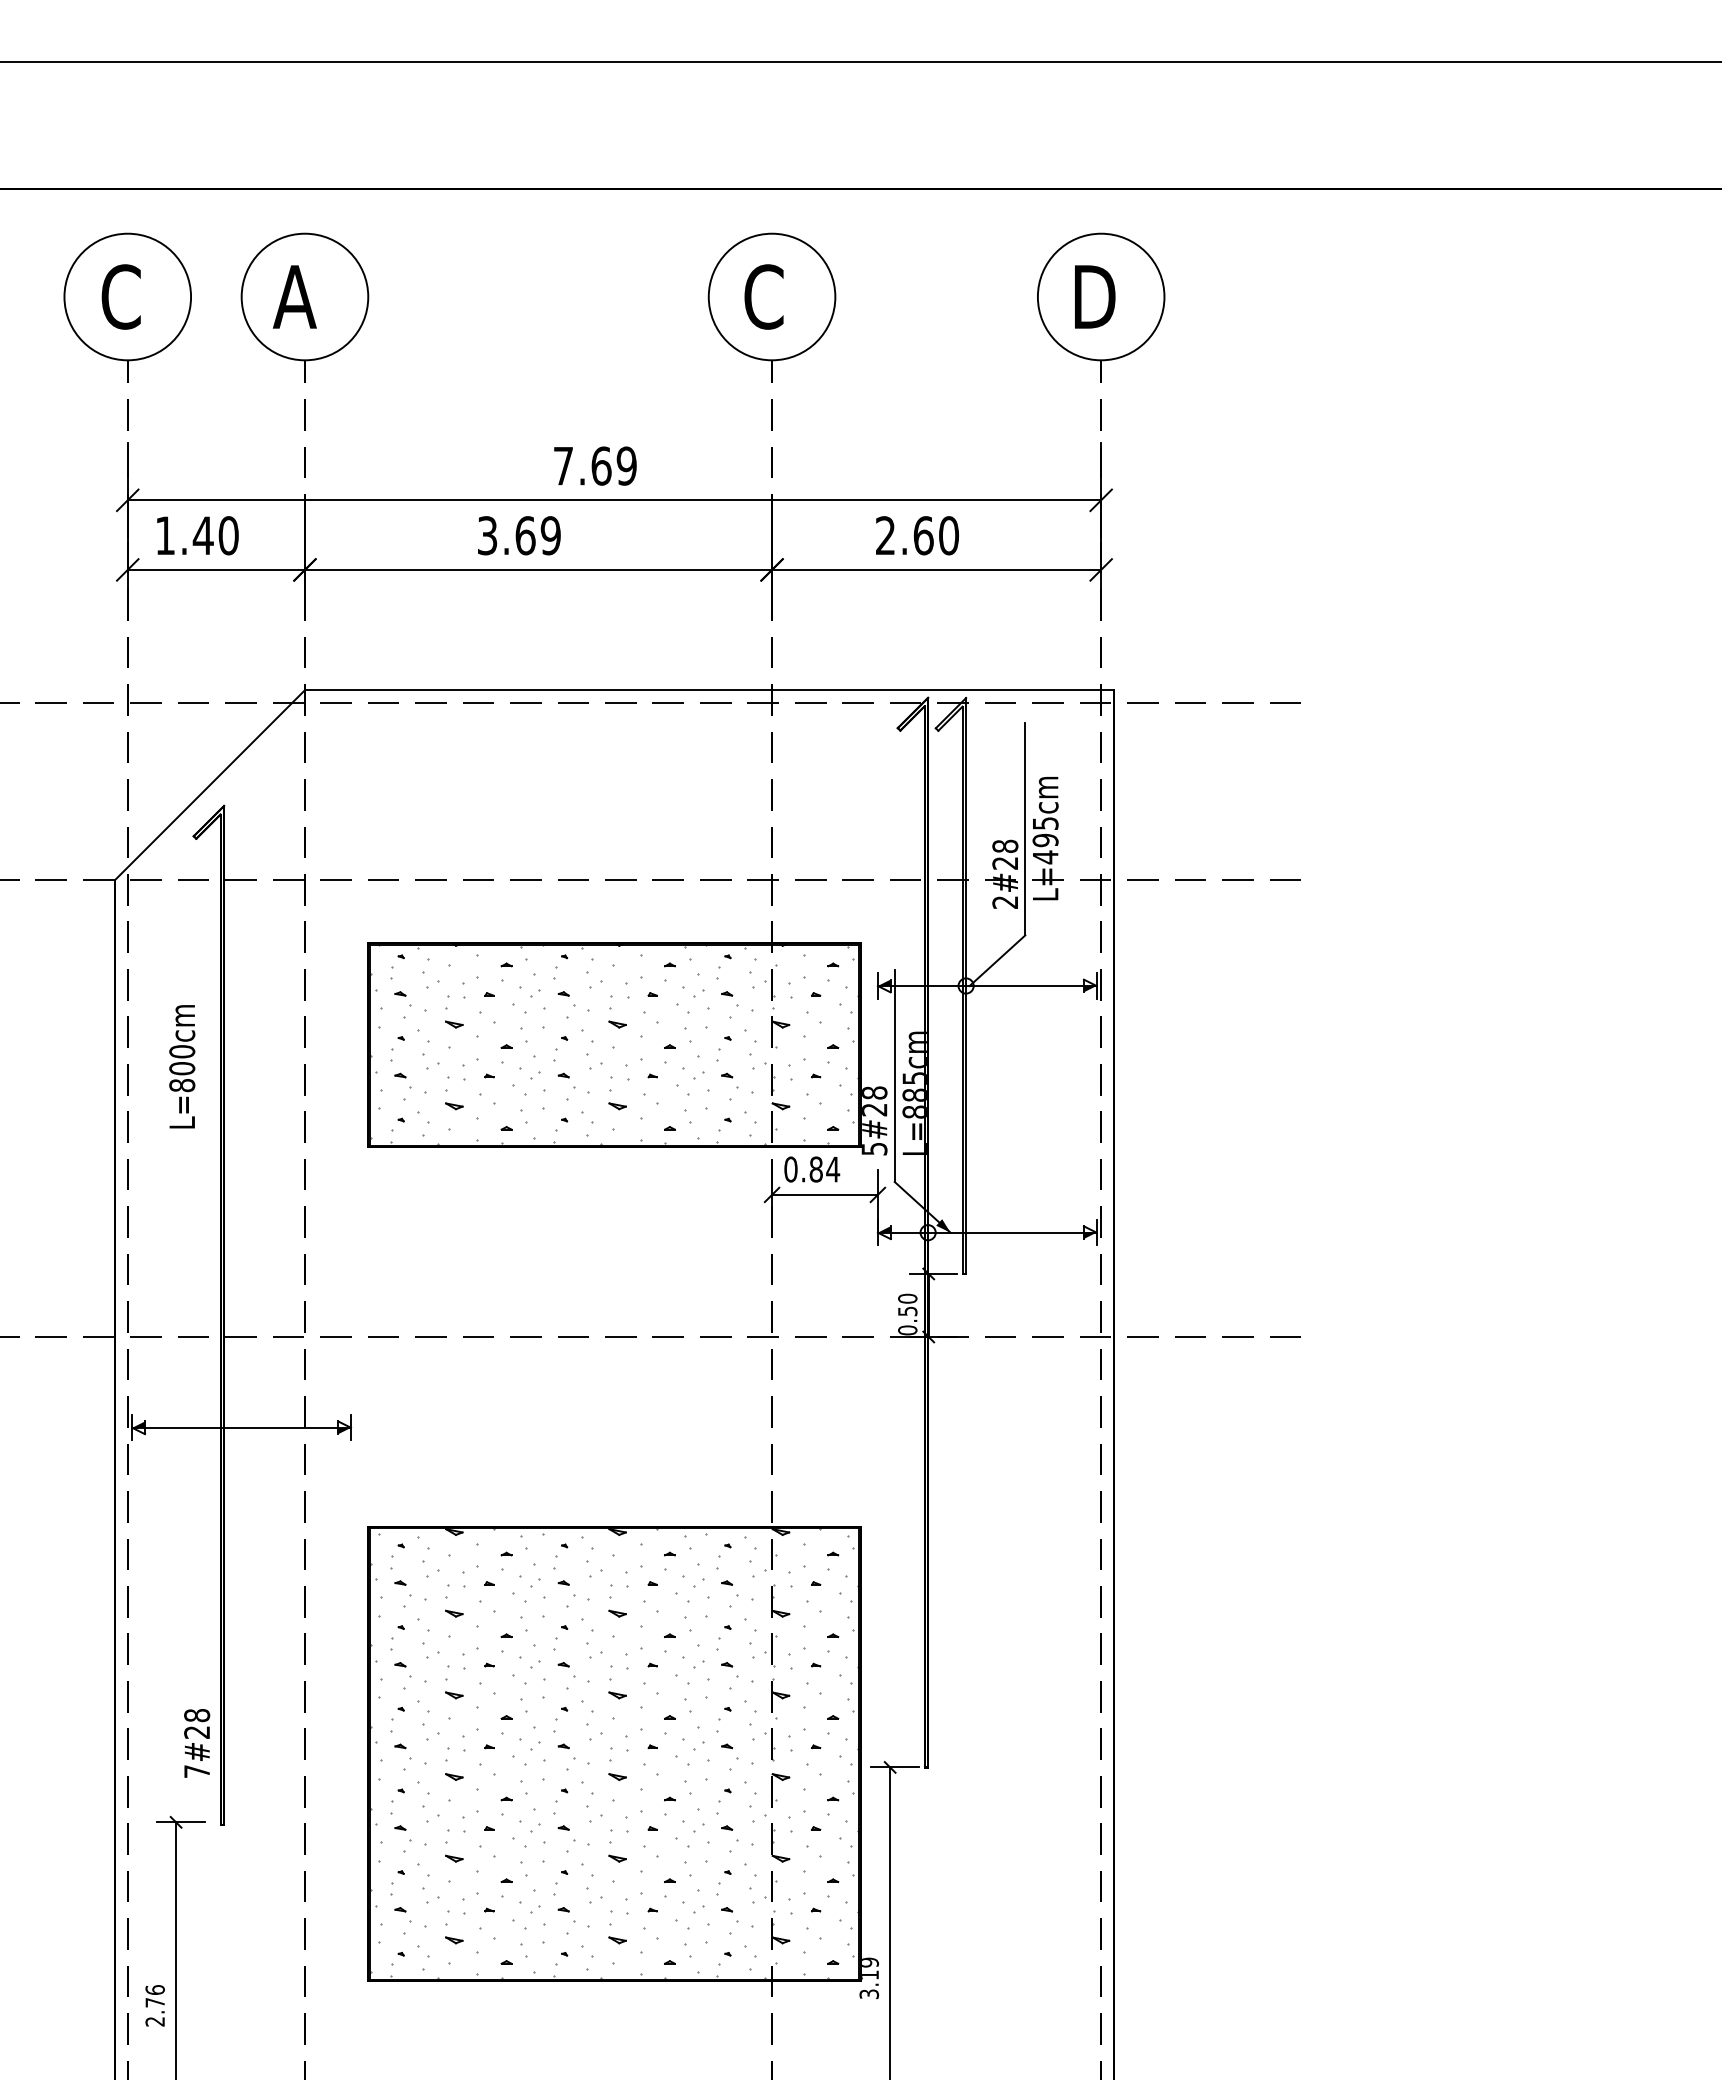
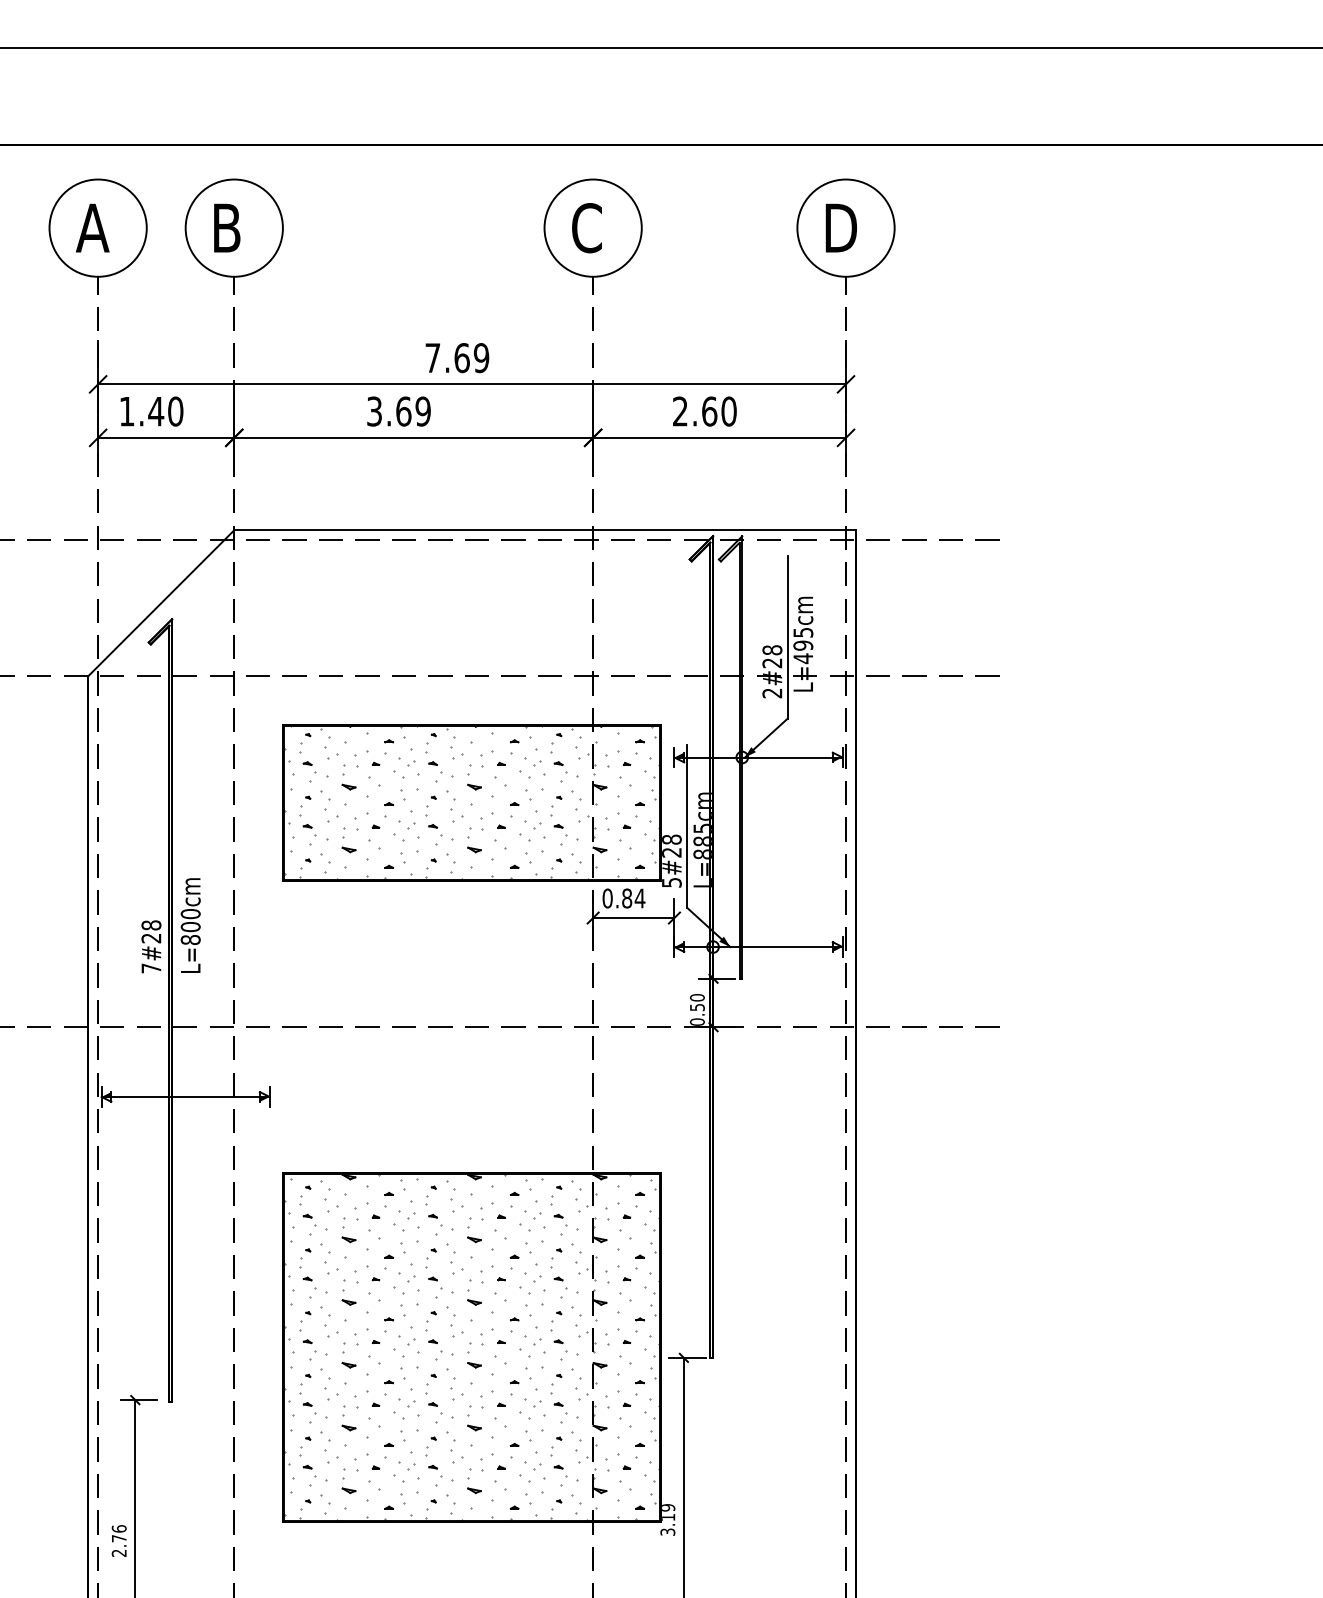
text: (120, 296) -> (92, 227), C -> A
text: (294, 296) -> (226, 227), A -> B
fill: (976, 979) -> (750, 752), added
text: (182, 1066) -> (190, 925), moved
text: (197, 1743) -> (151, 946), moved

